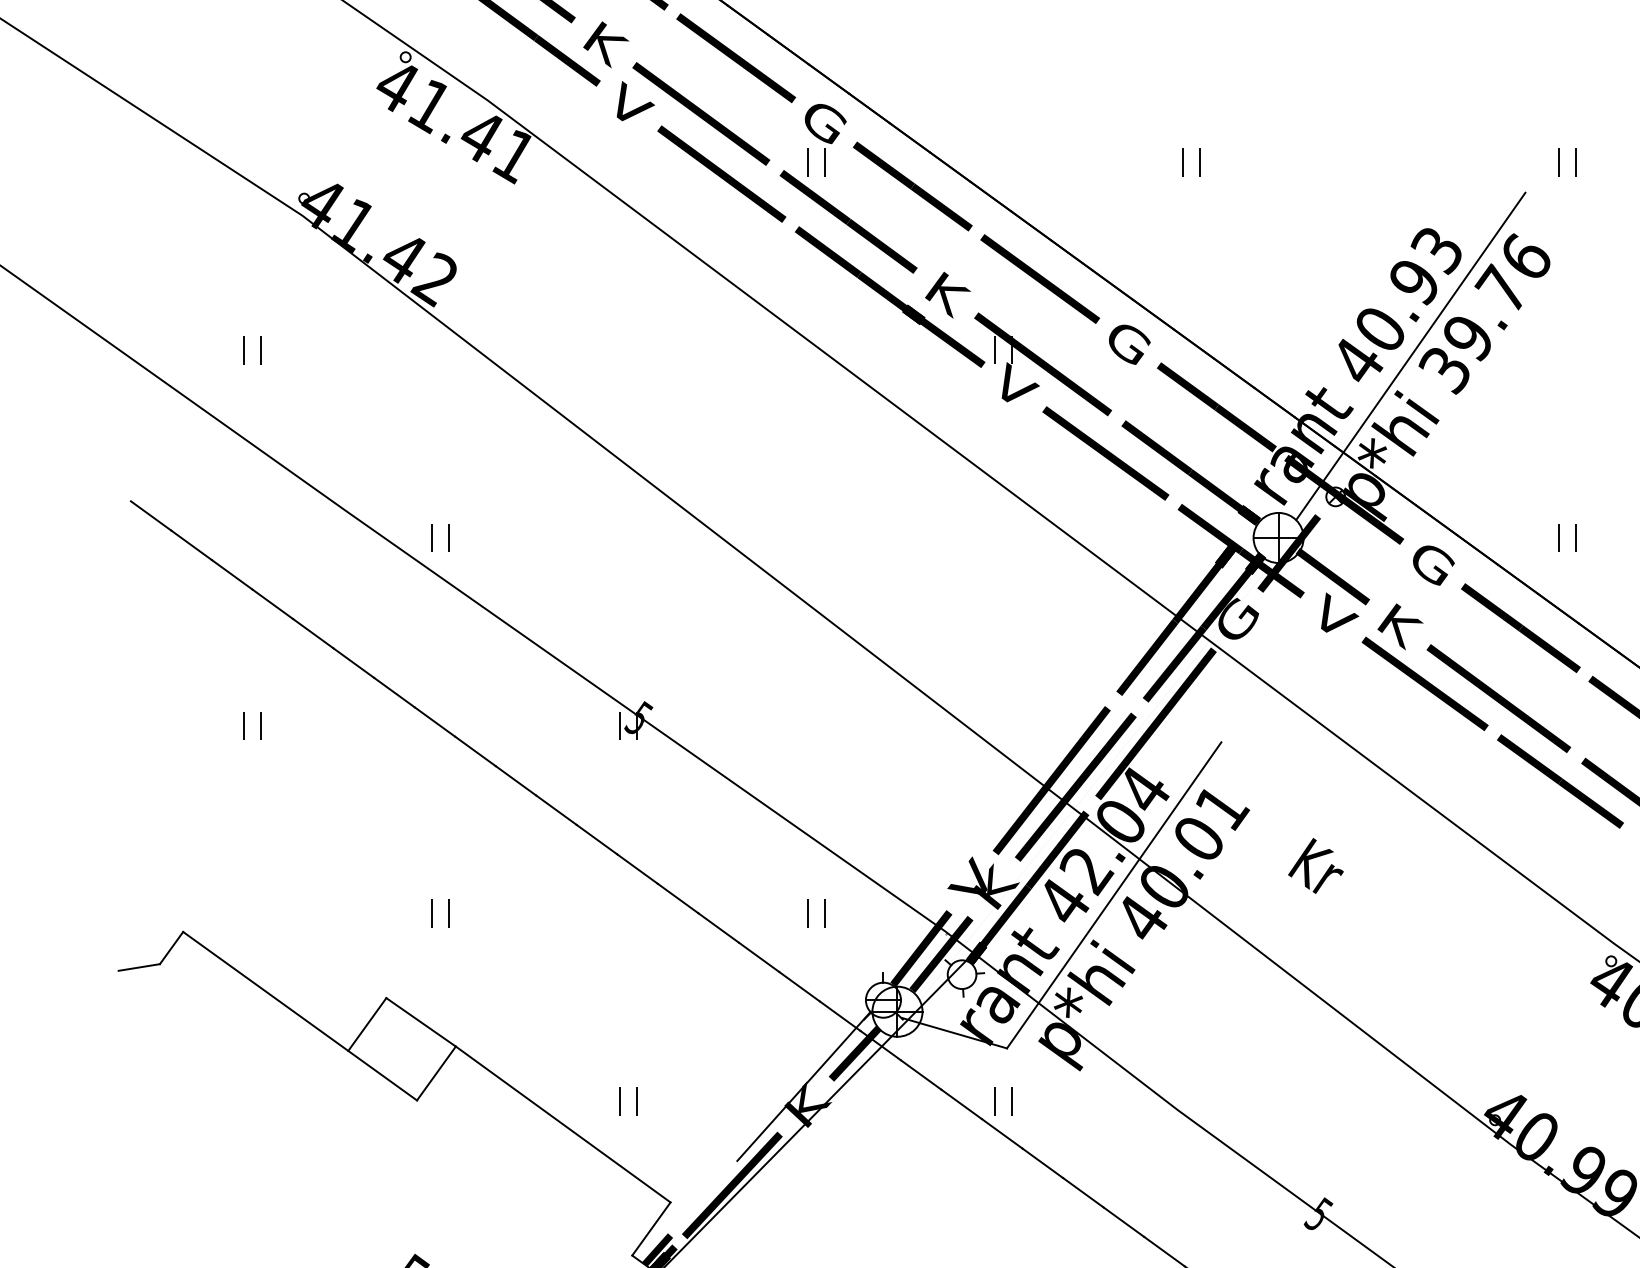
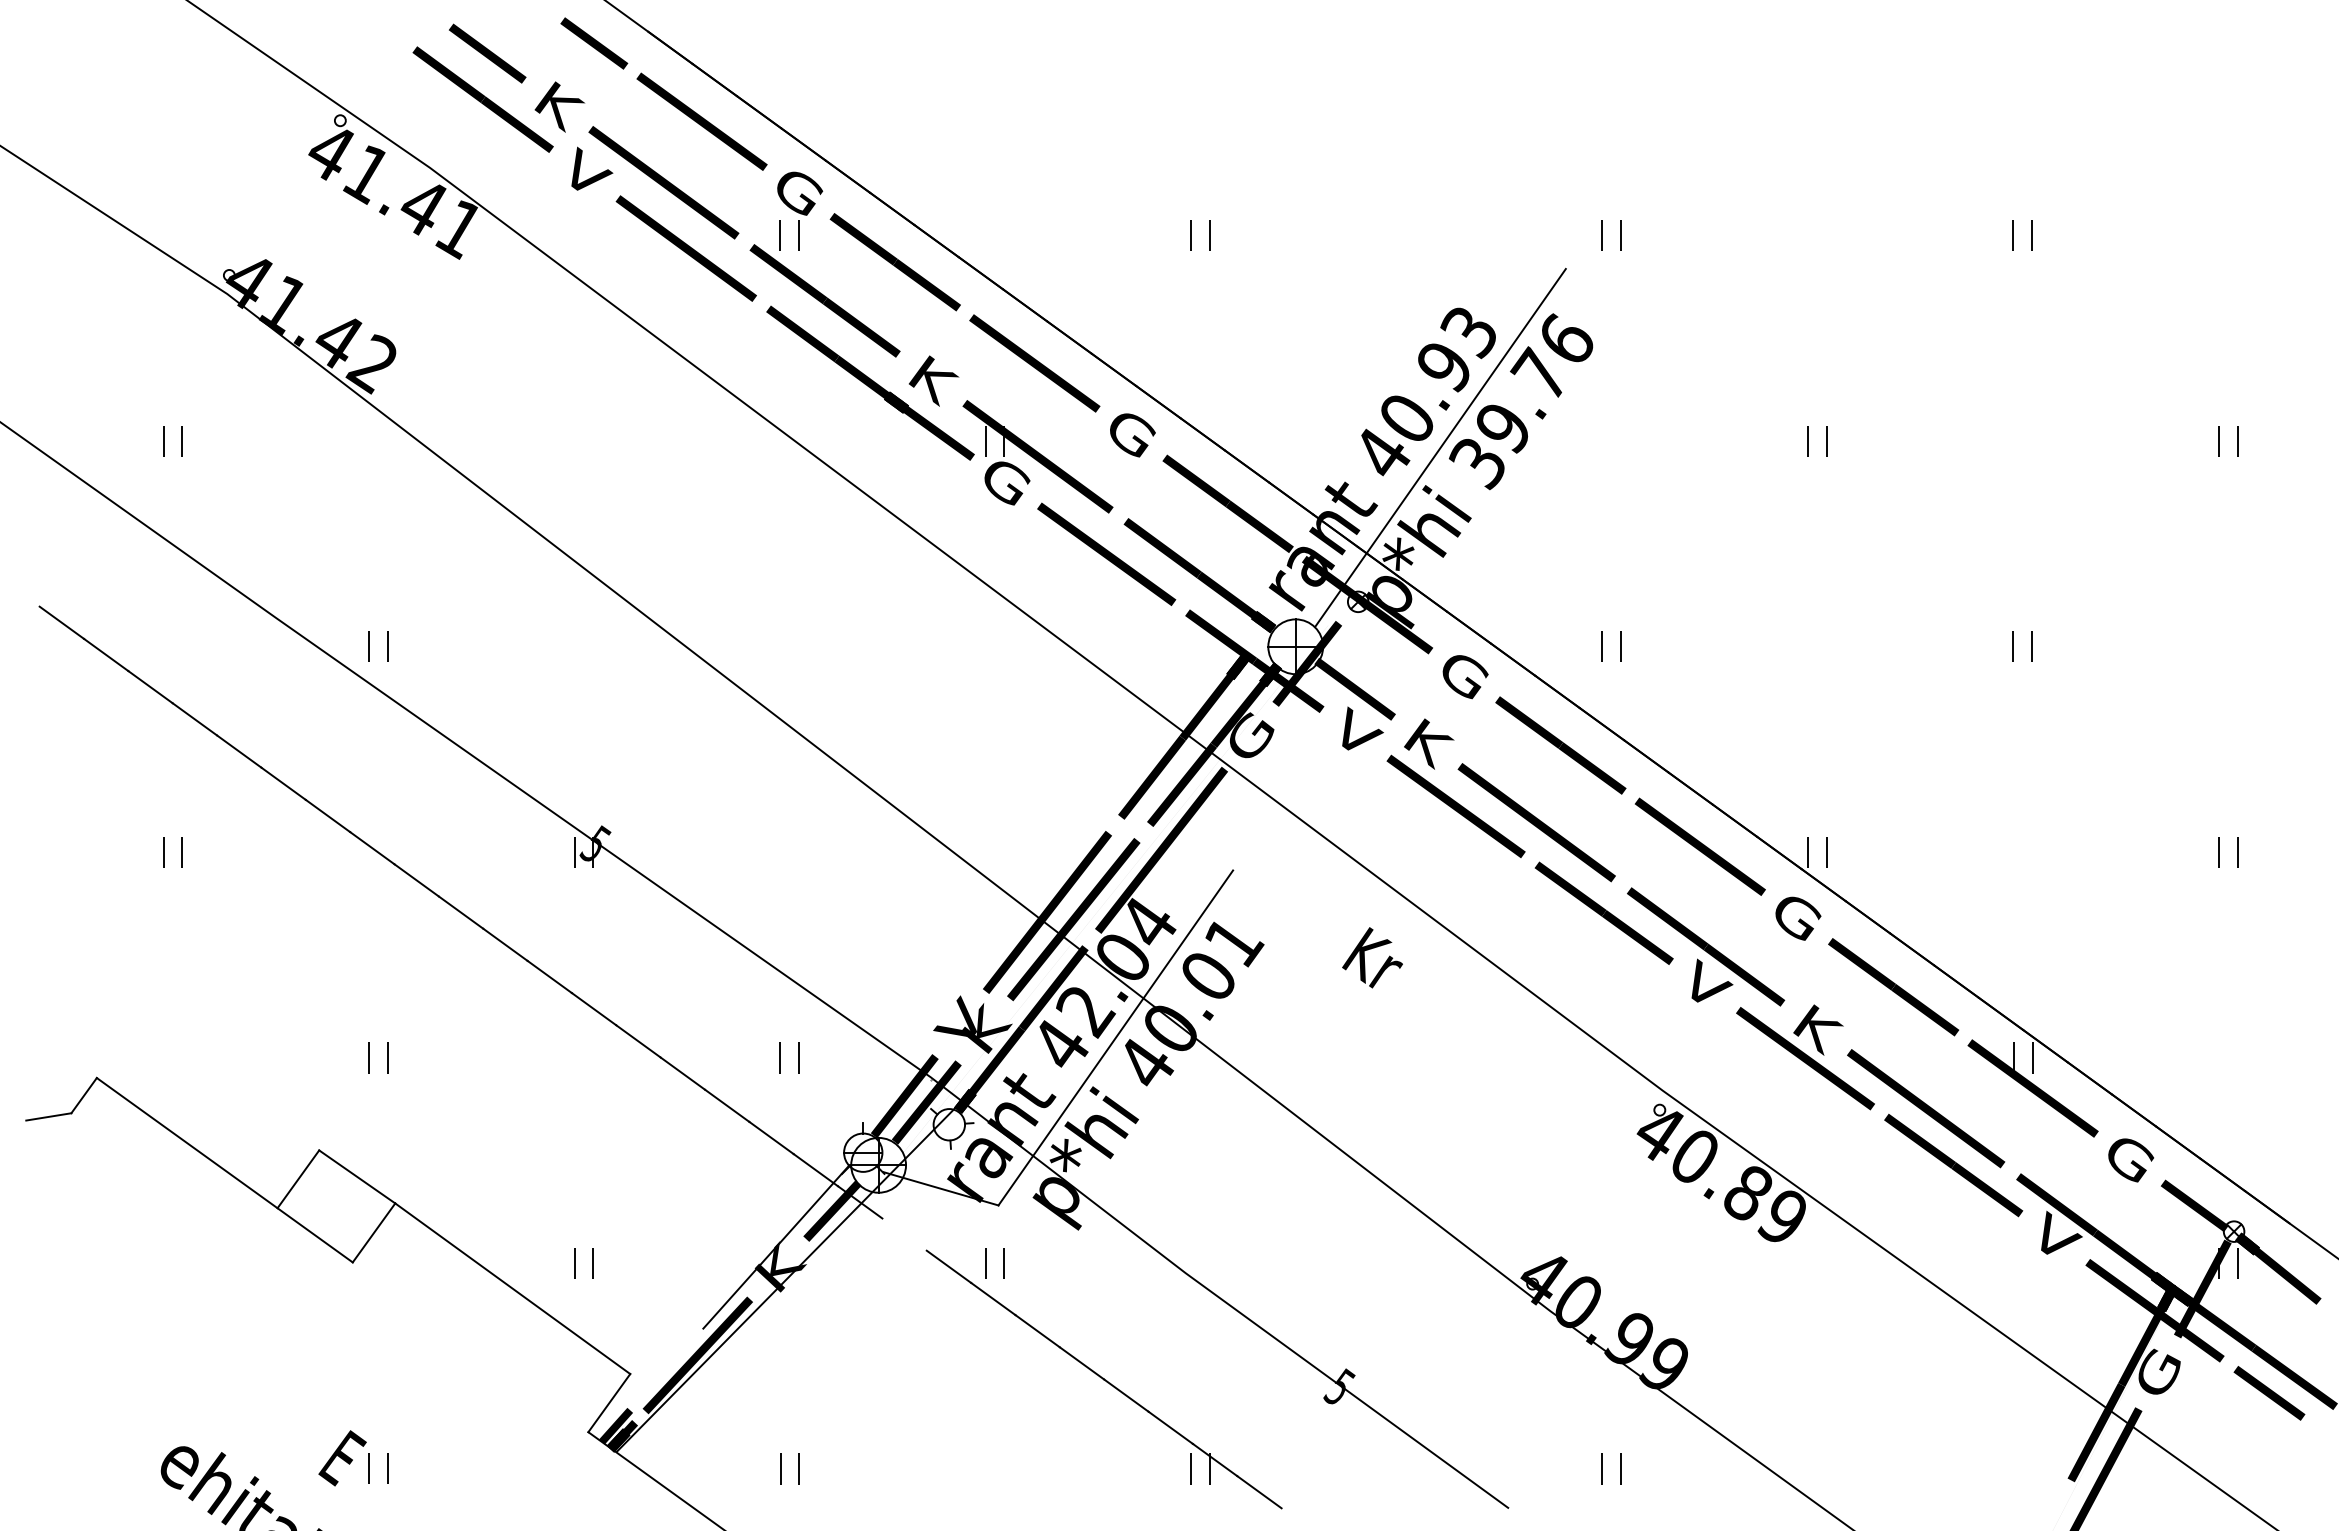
text: (1017, 385) -> (1009, 479), V -> G
text: (1315, 865) -> (1372, 957), moved
line: (921, 1074) -> (904, 1234), removed

